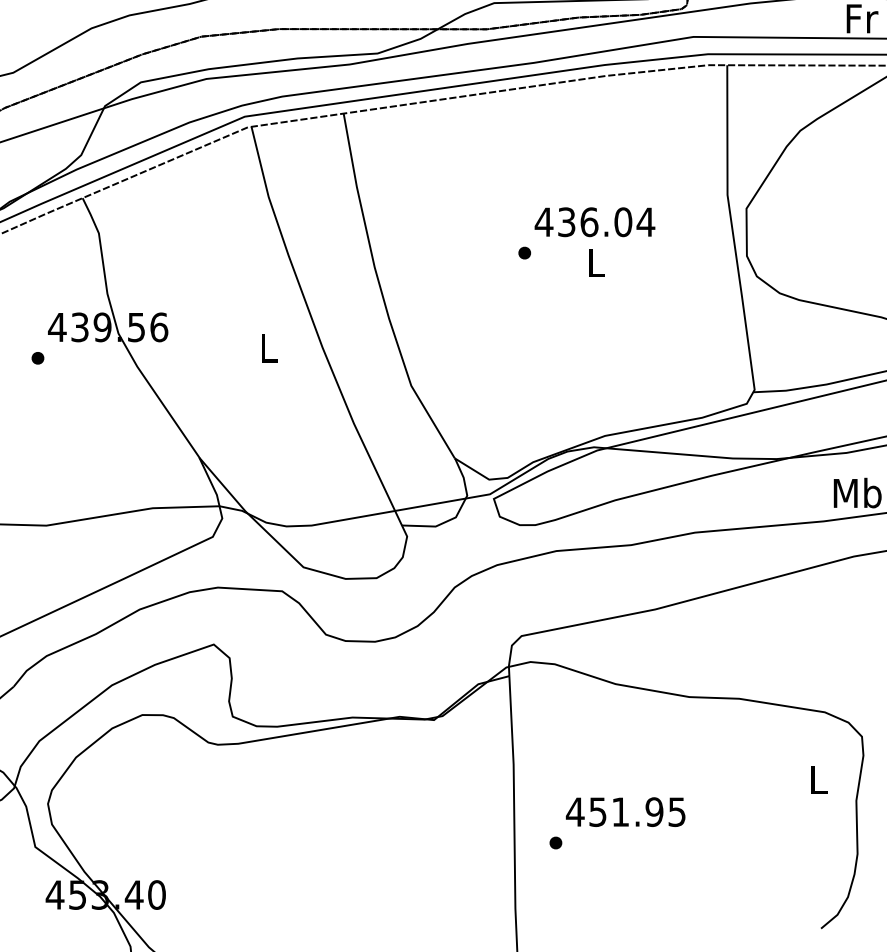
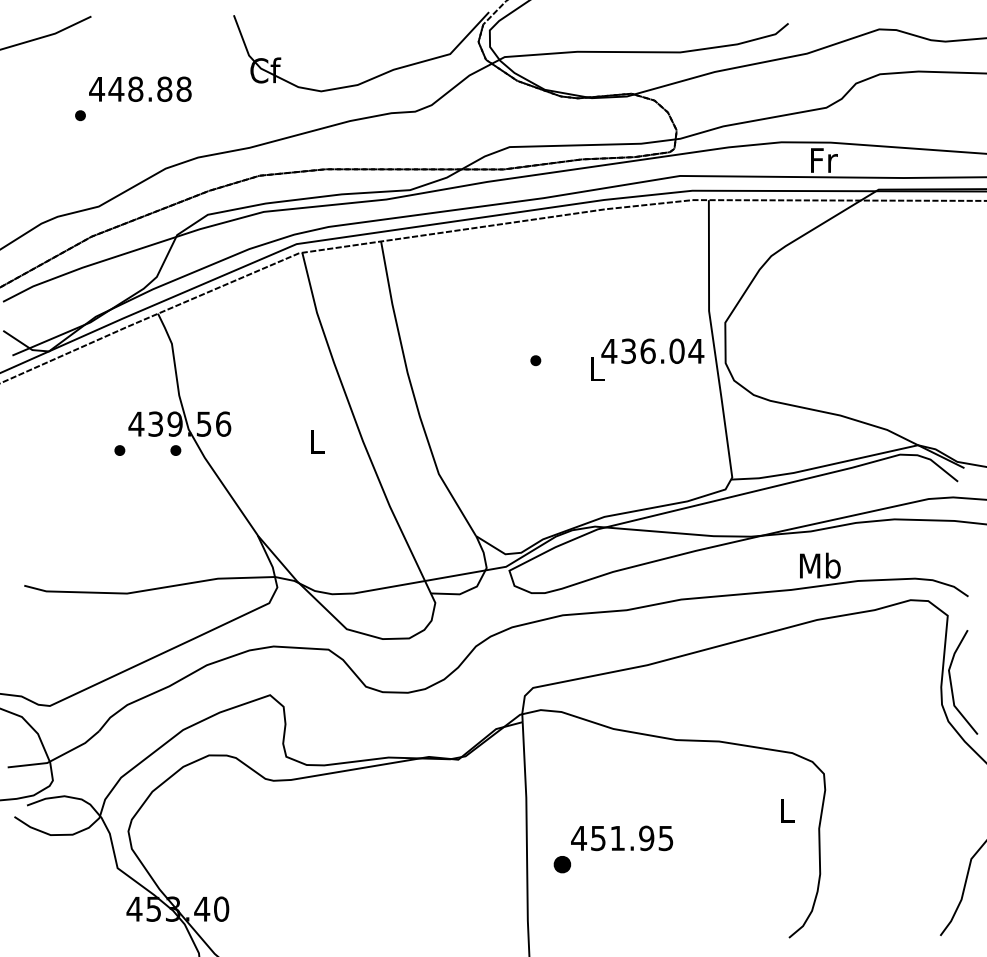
text: (594, 221) -> (652, 350), moved
part: (103, 358) -> (175, 450), added
part: (555, 842) -> (562, 864), size x1.6

